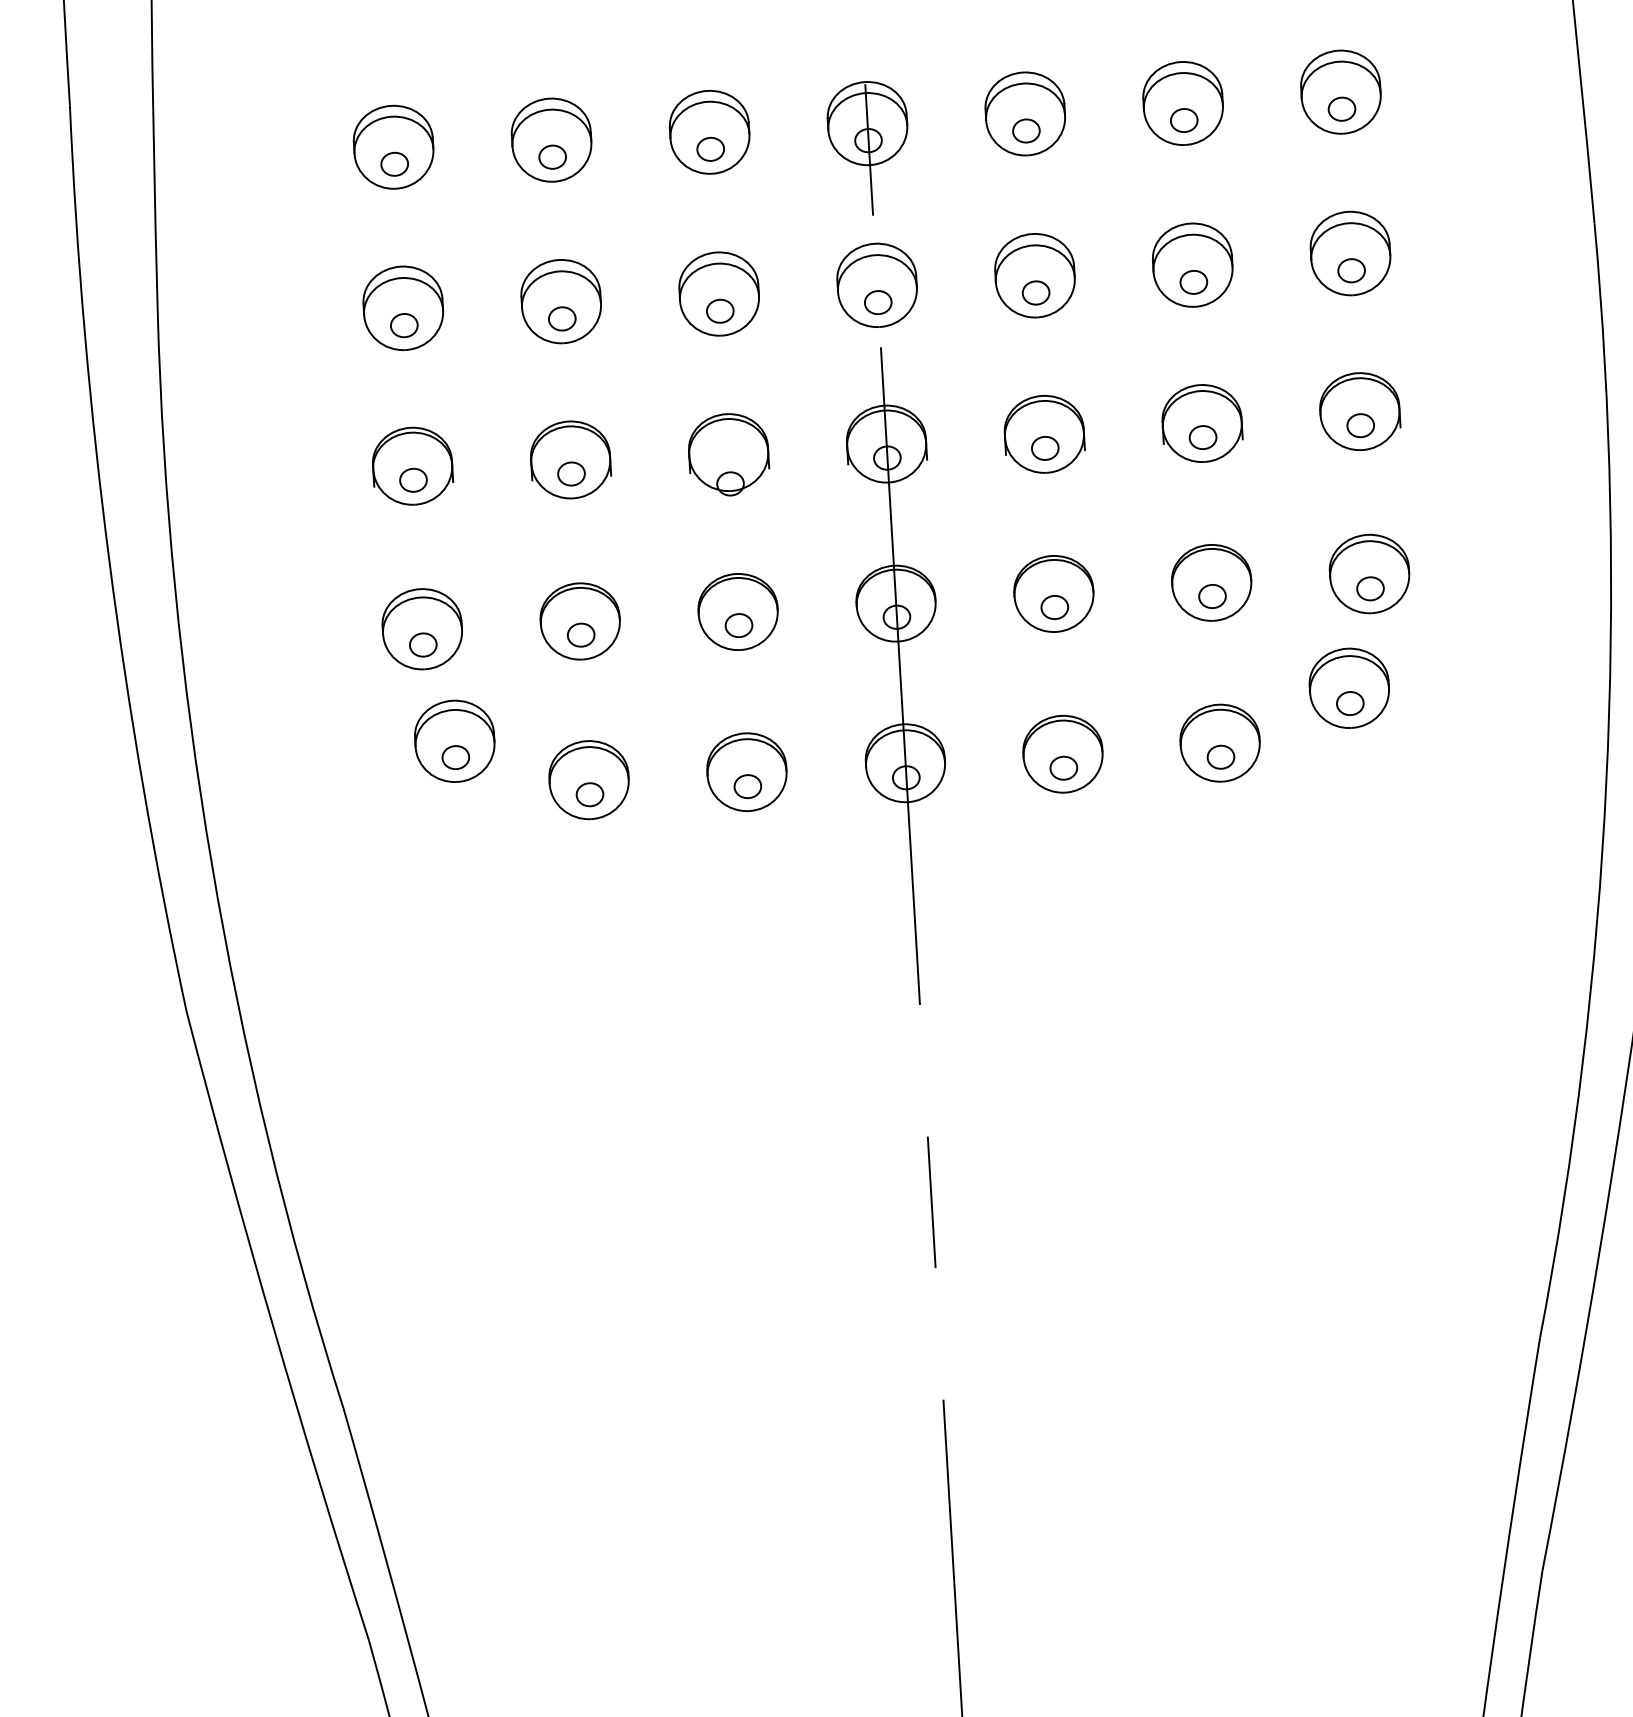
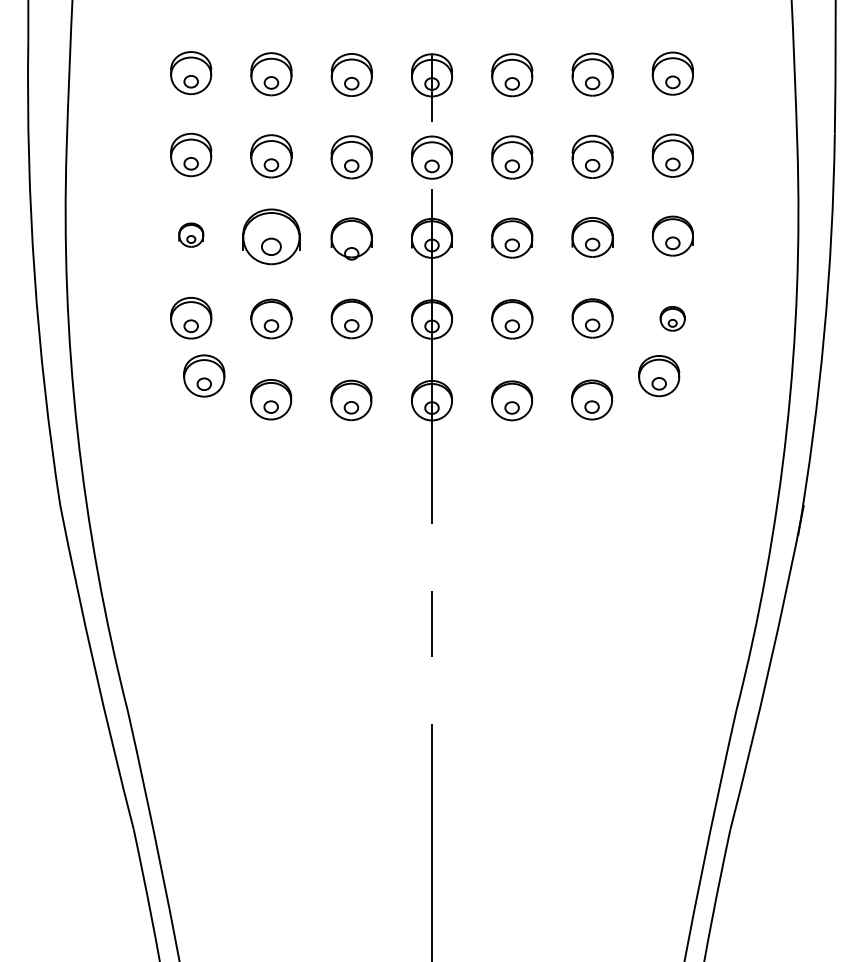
part: (570, 459) -> (271, 236), size x1.4
part: (413, 464) -> (191, 234), size x0.6
part: (1368, 573) -> (672, 318), size x0.6

